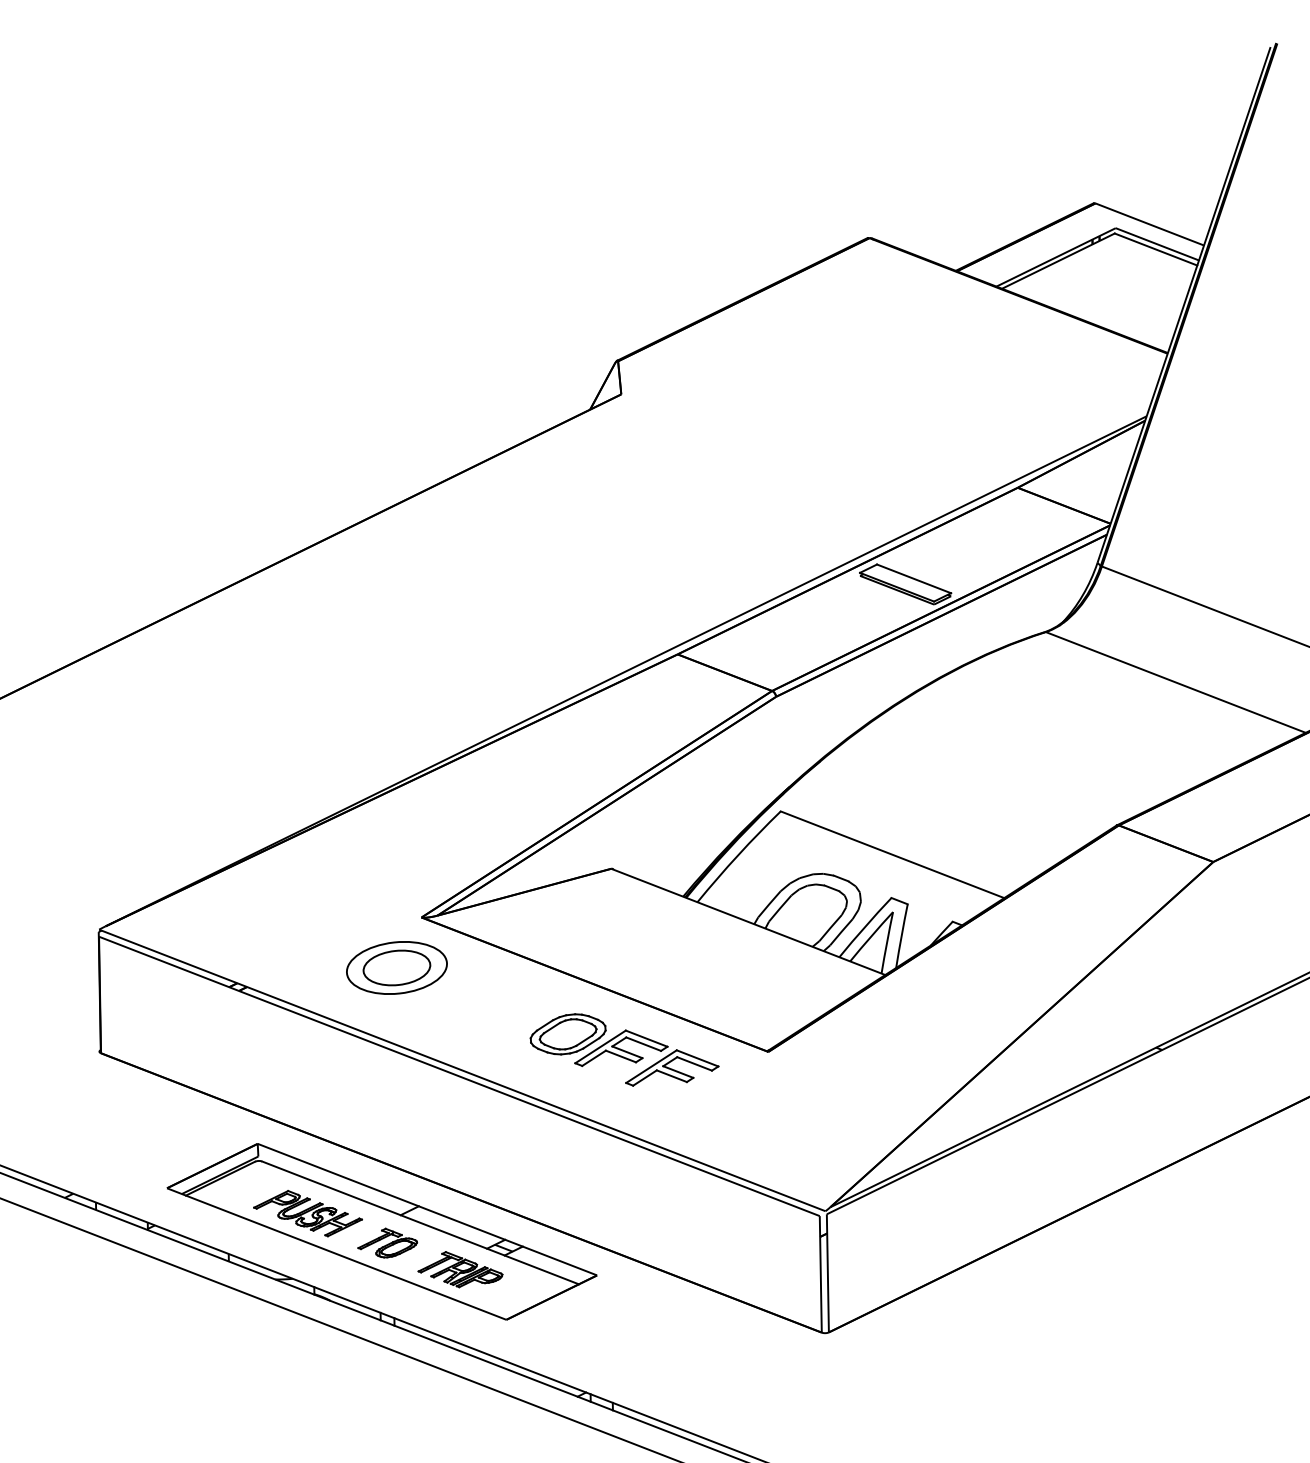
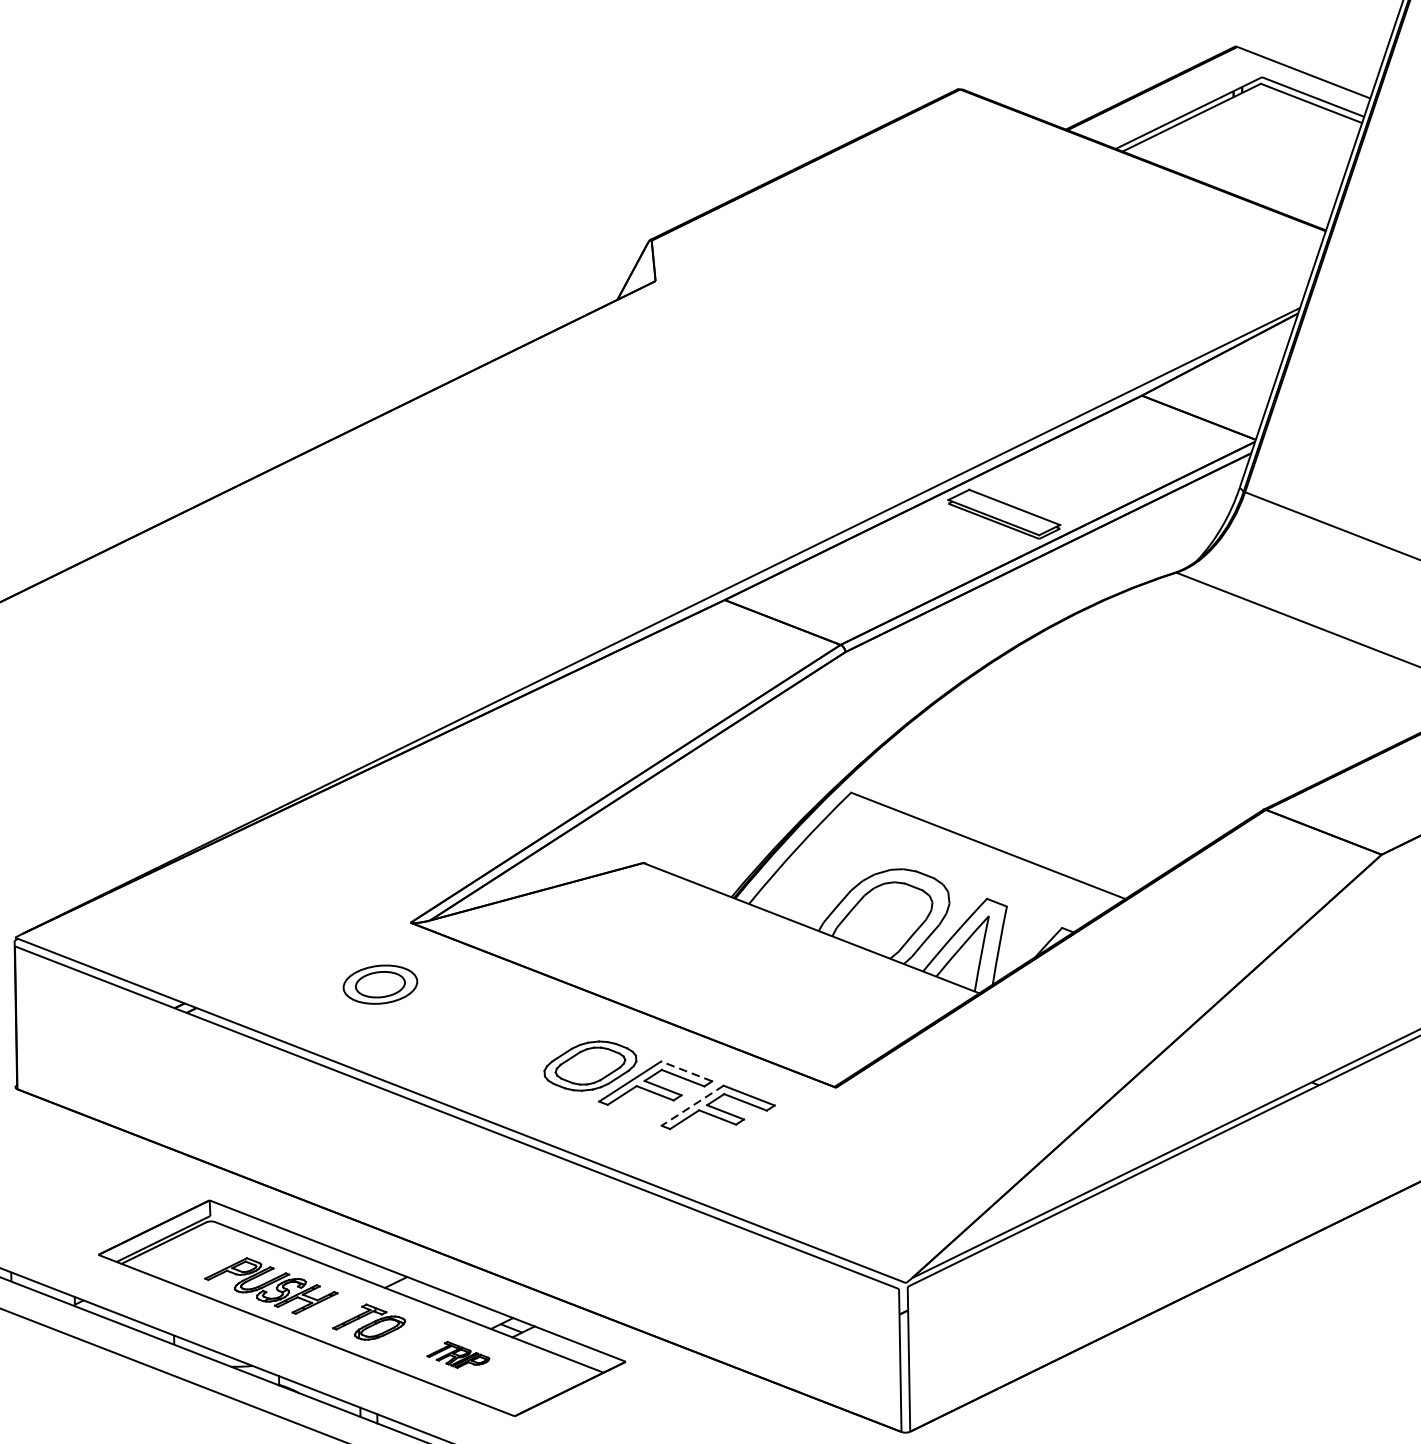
part: (396, 967) -> (379, 984), size x0.6
line: (646, 1038) -> (686, 1071), solid -> dashed
line: (651, 1066) -> (692, 1105), solid -> dashed
part: (460, 1269) -> (458, 1354), size x0.6

